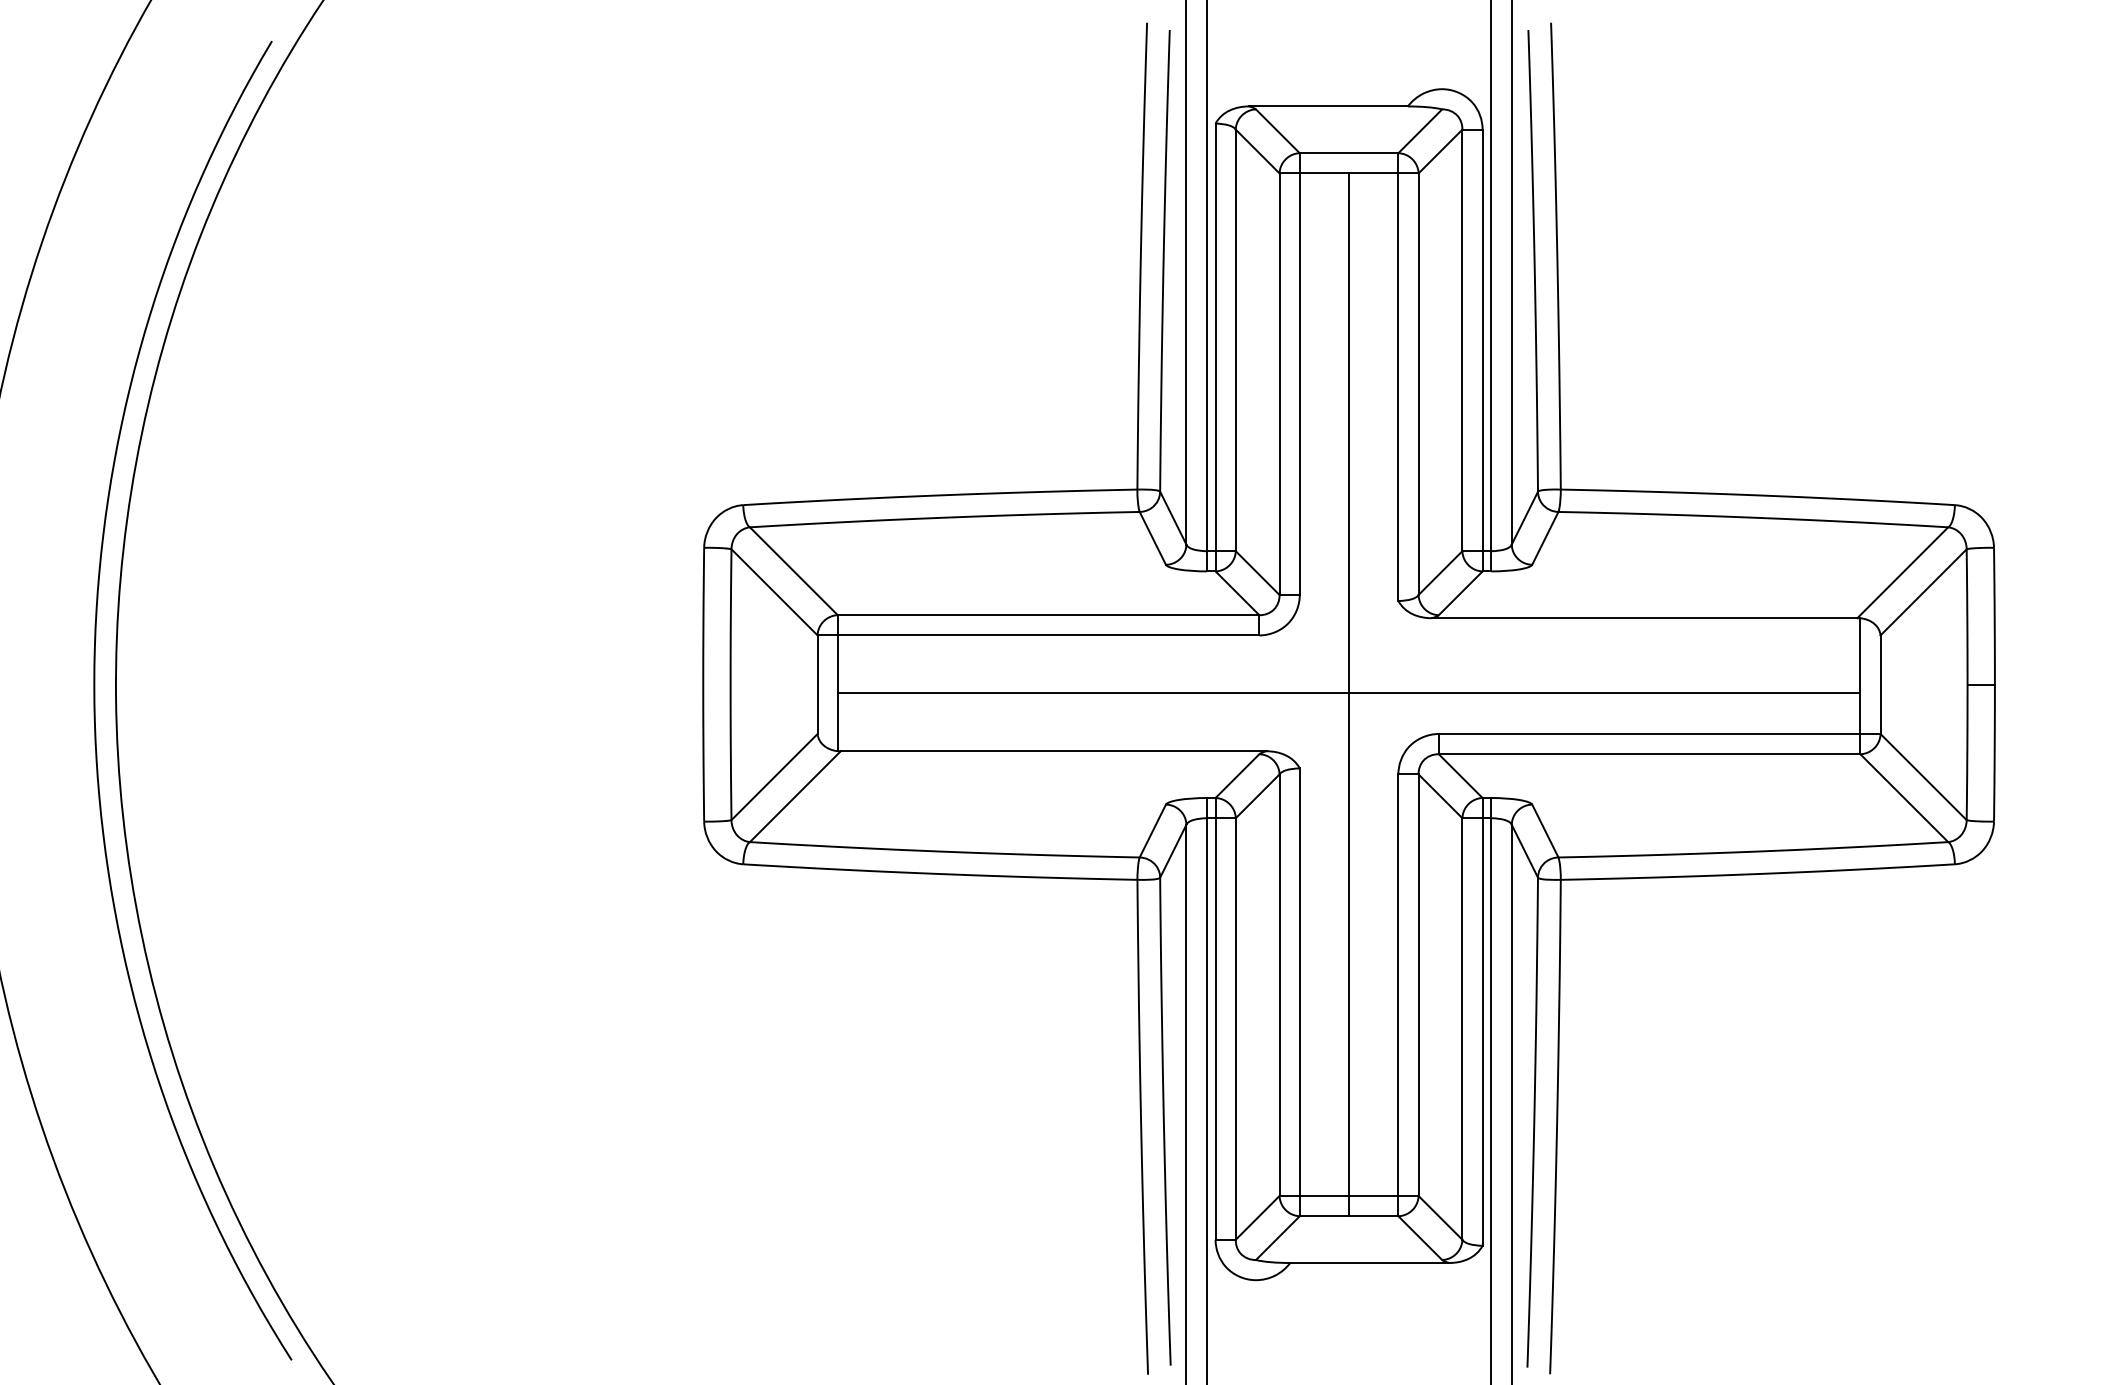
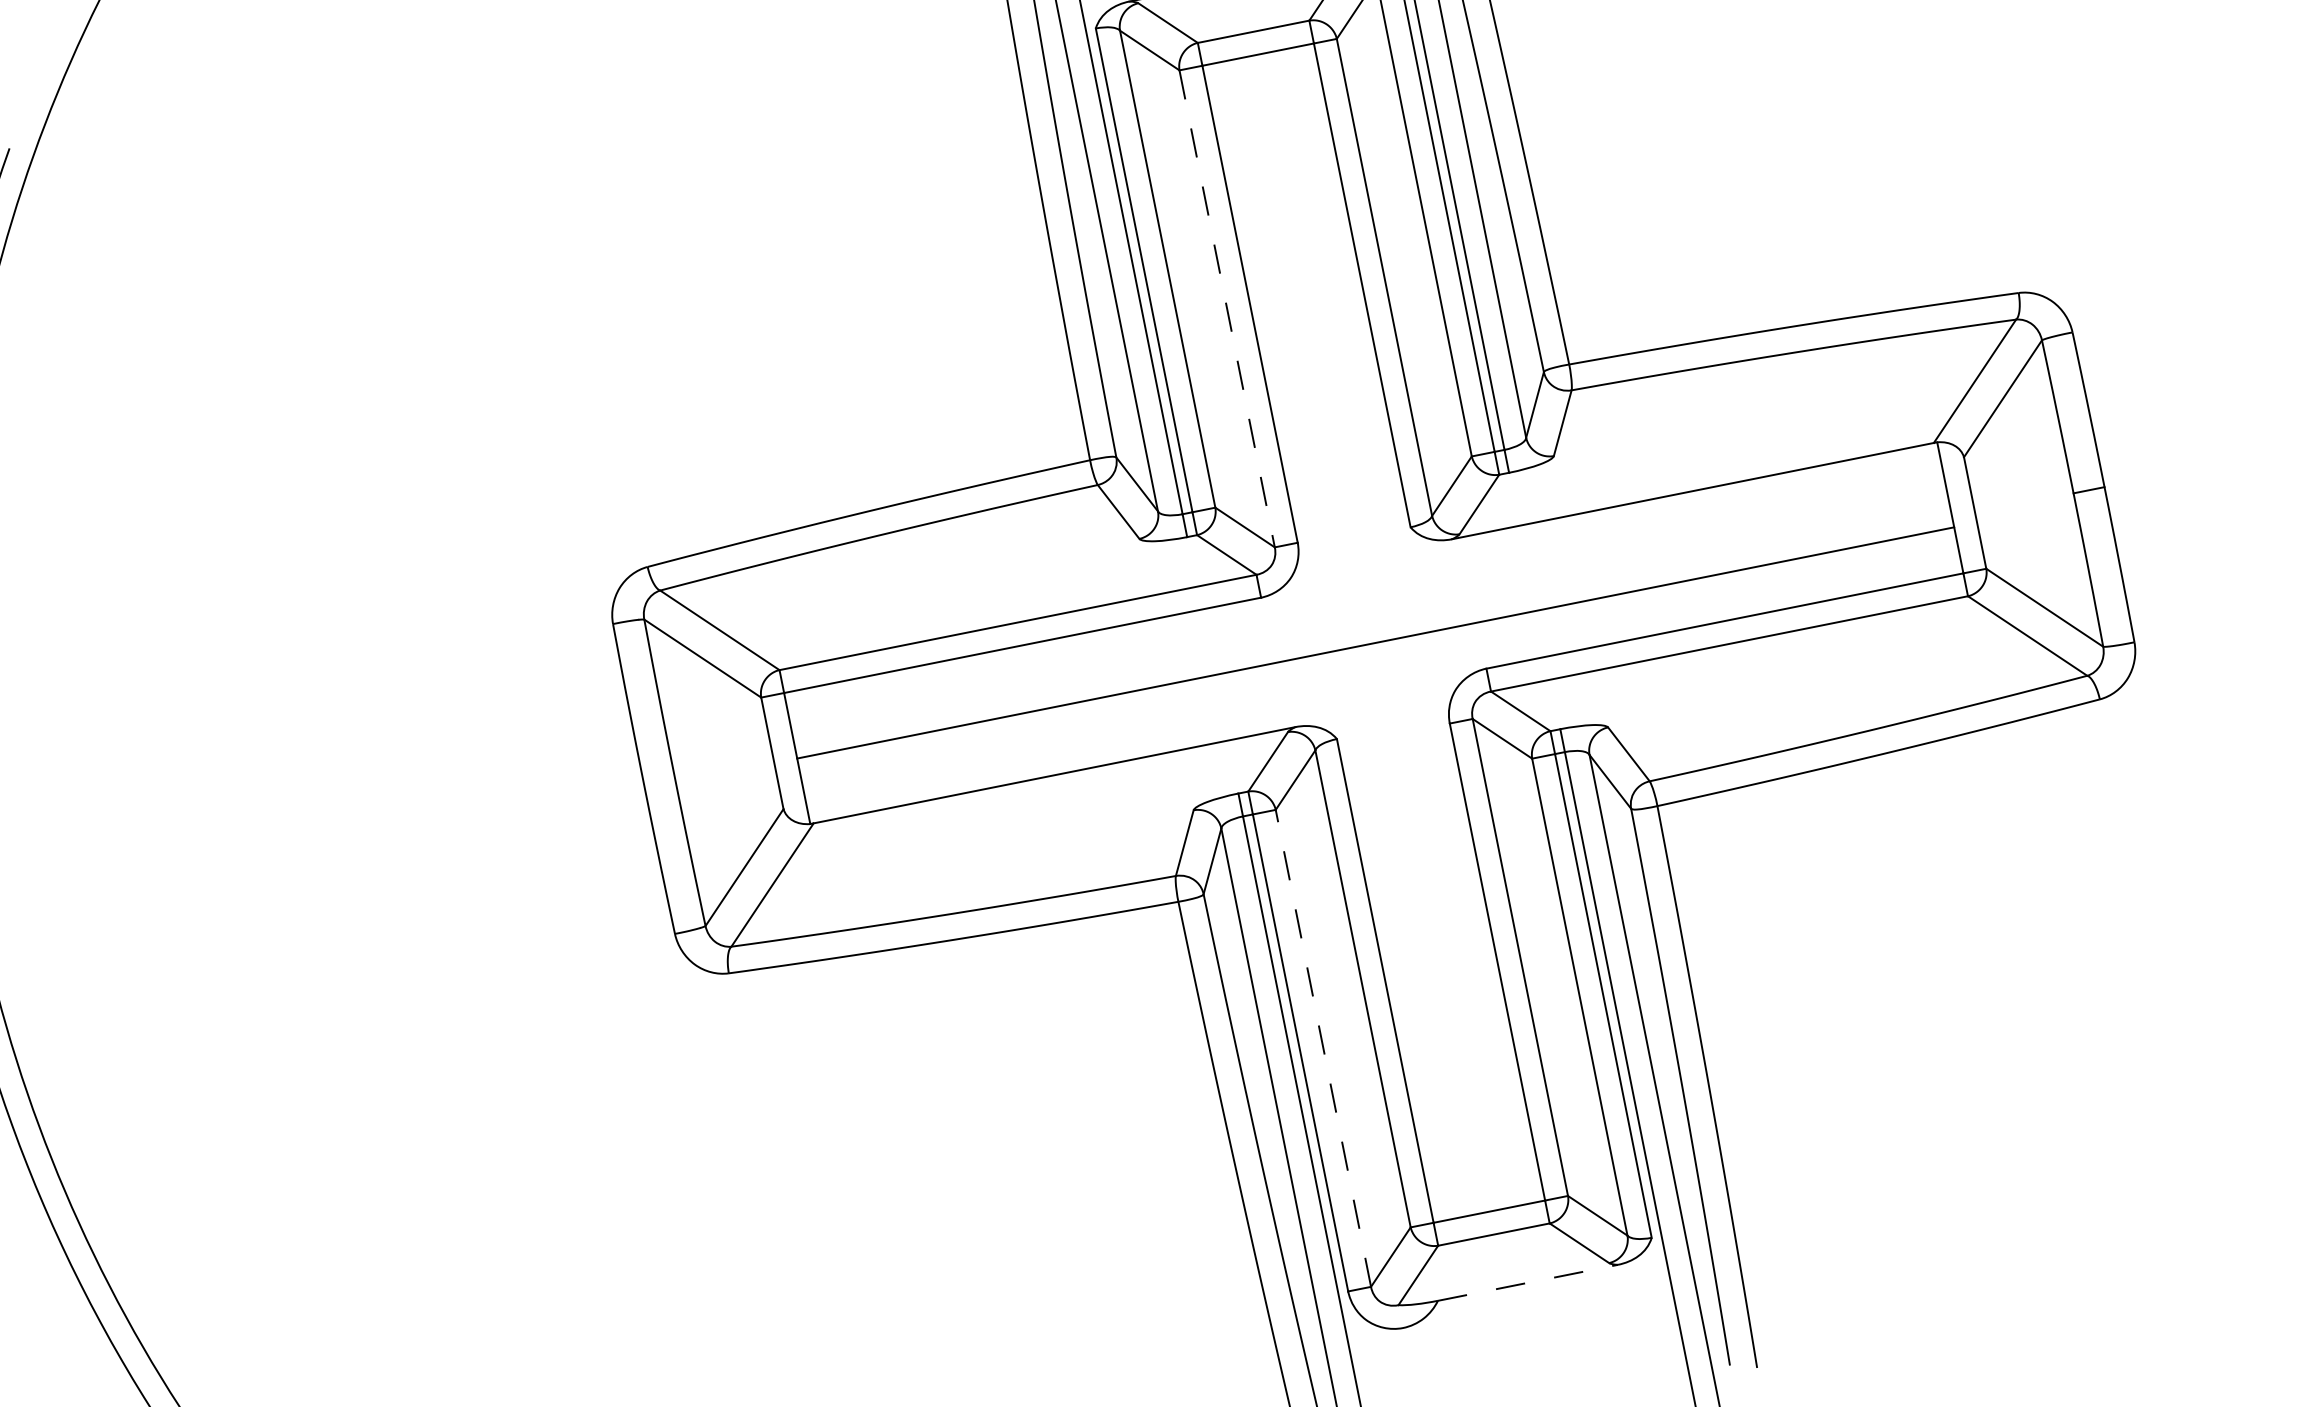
line: (1279, 384) -> (1227, 309), solid -> dashed
line: (1349, 694) -> (1376, 644), removed
line: (1235, 1029) -> (1323, 1048), solid -> dashed
line: (1369, 1263) -> (1527, 1283), solid -> dashed

